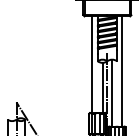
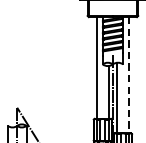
line: (122, 72) -> (128, 76), solid -> dashed

